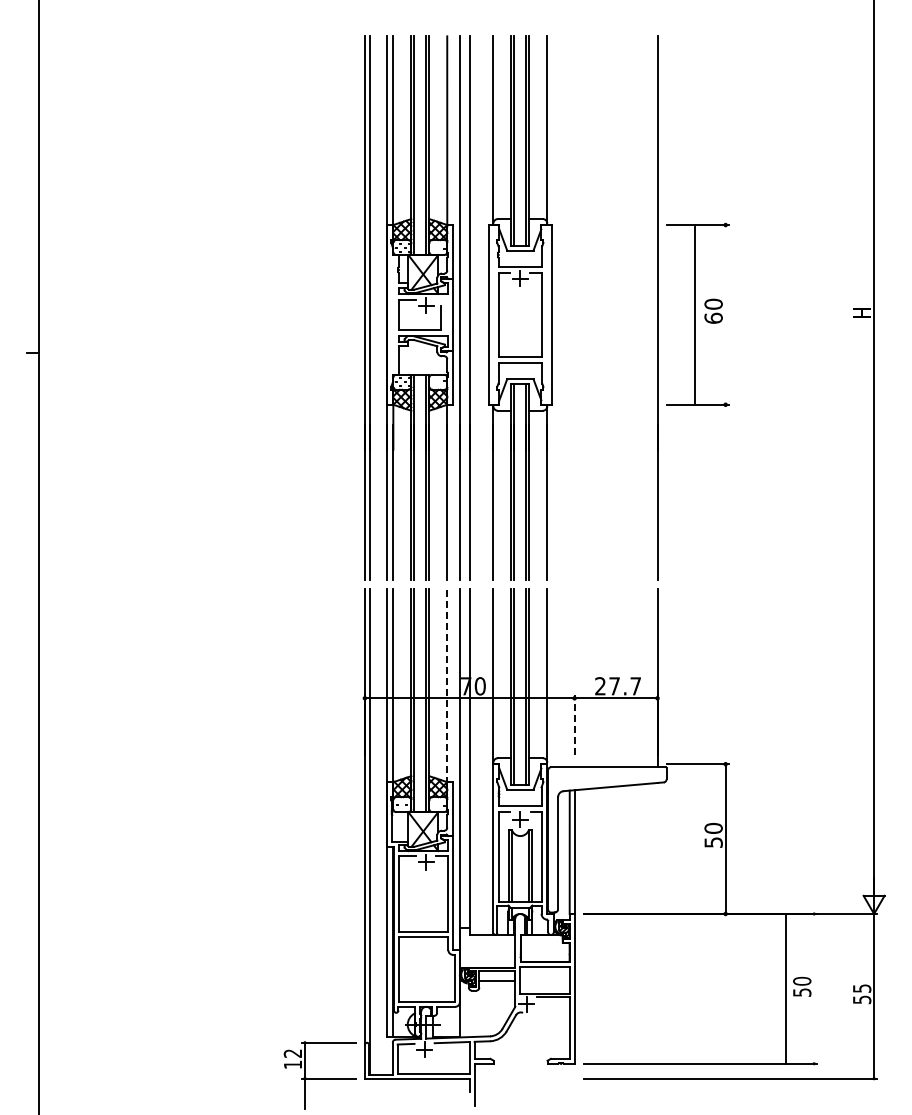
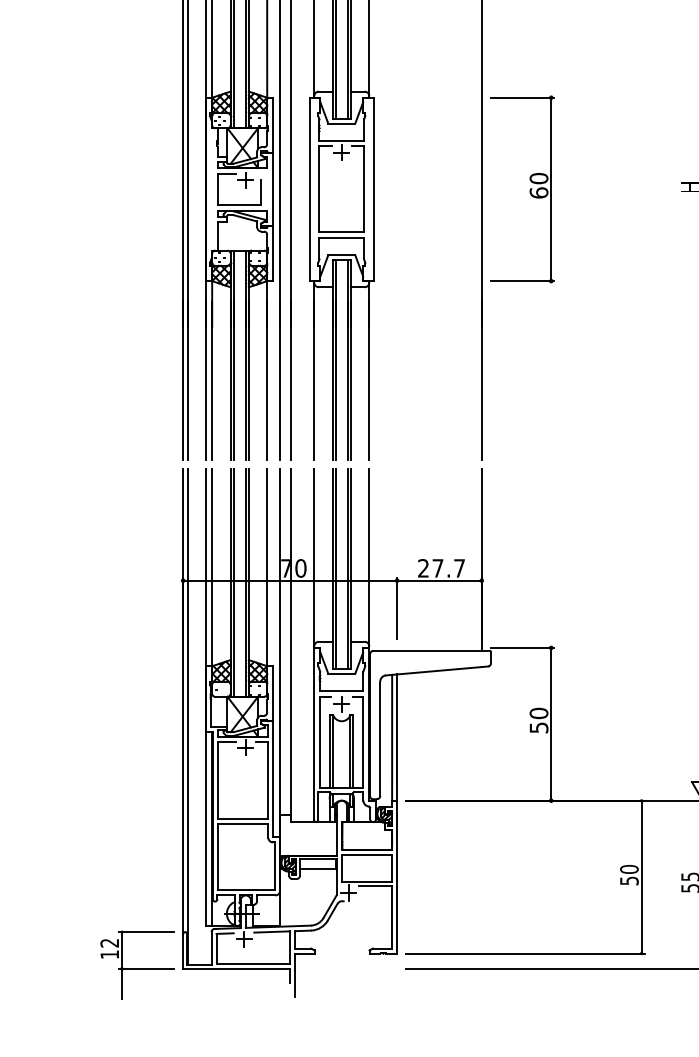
line: (694, 314) -> (551, 189), moved
line: (447, 685) -> (267, 567), dashed -> solid
line: (574, 725) -> (397, 608), dashed -> solid
line: (786, 988) -> (641, 876), moved

